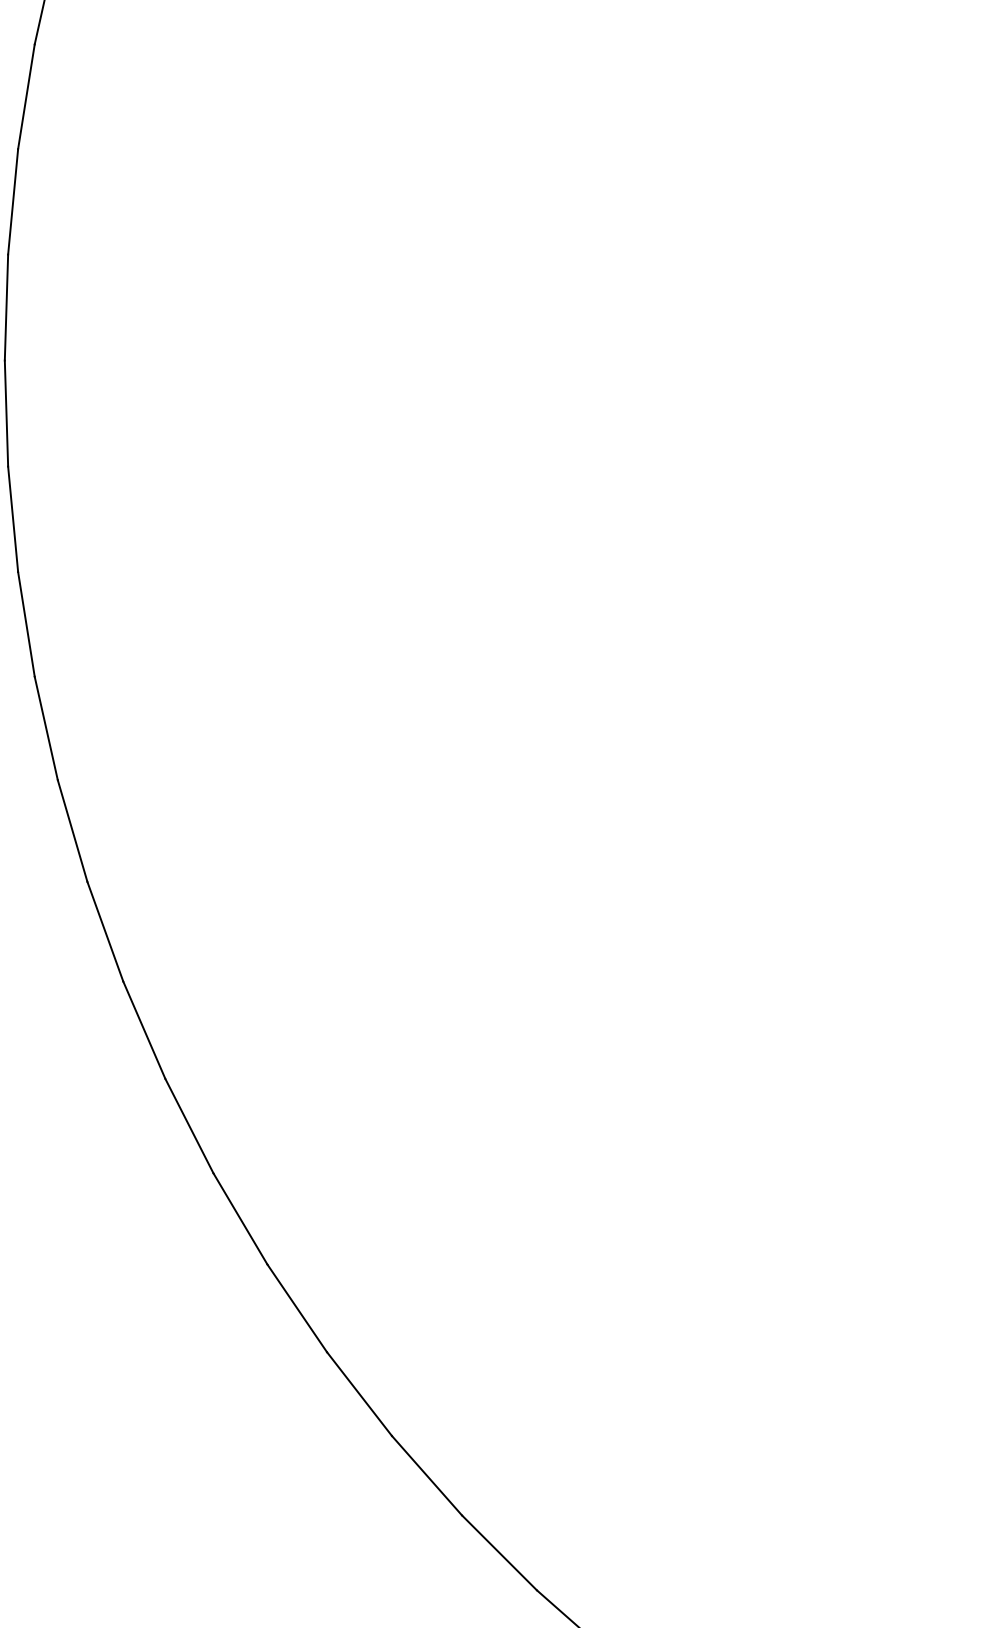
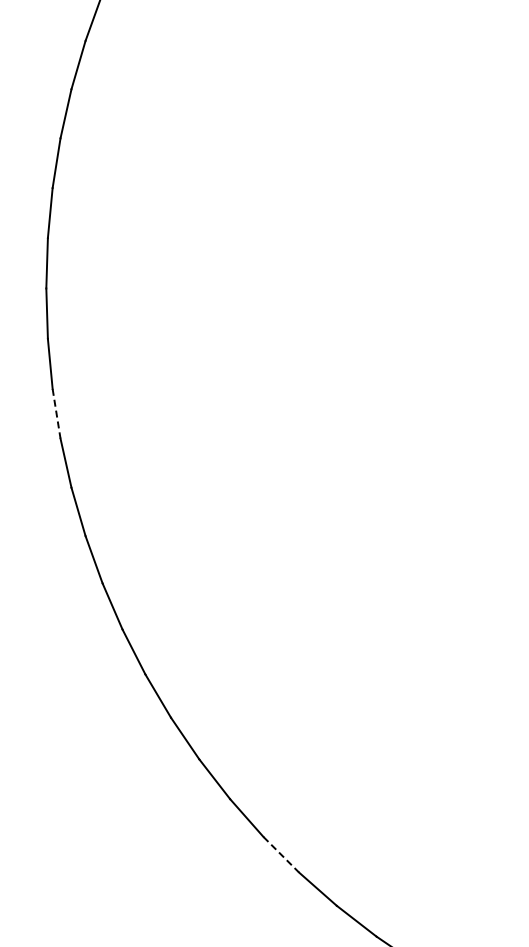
line: (26, 625) -> (56, 414), solid -> dashed
line: (500, 1554) -> (281, 855), solid -> dashed

